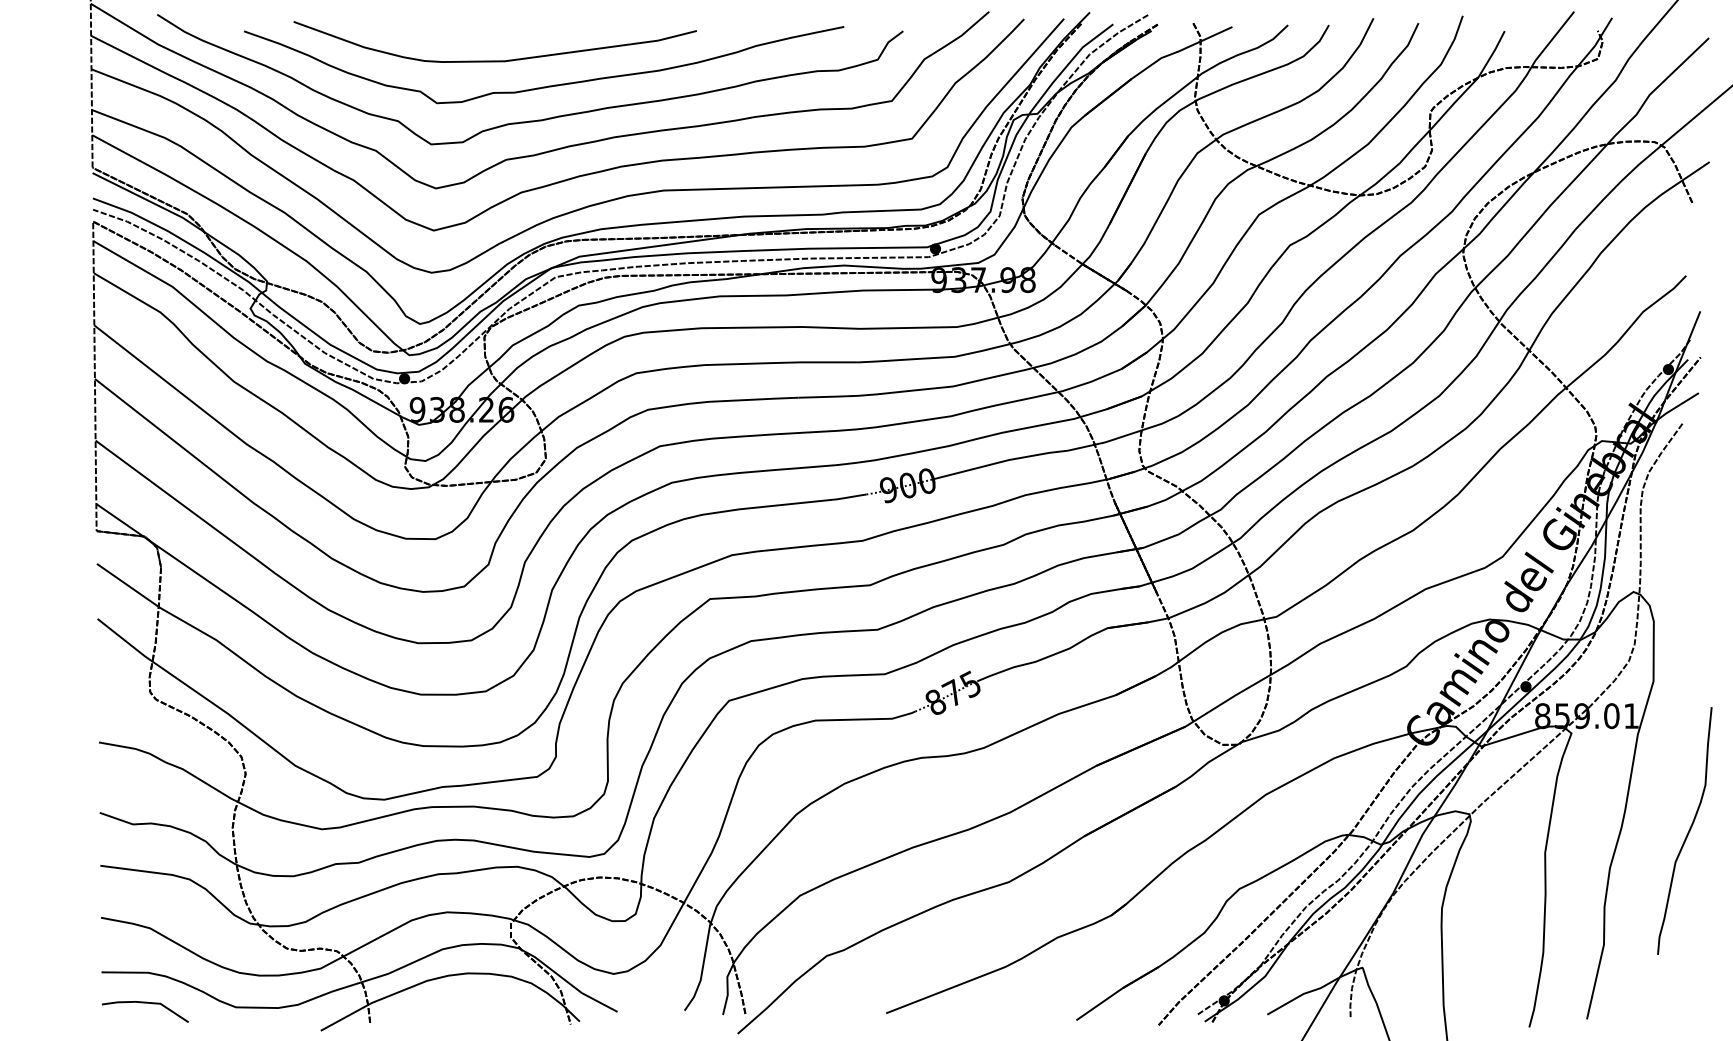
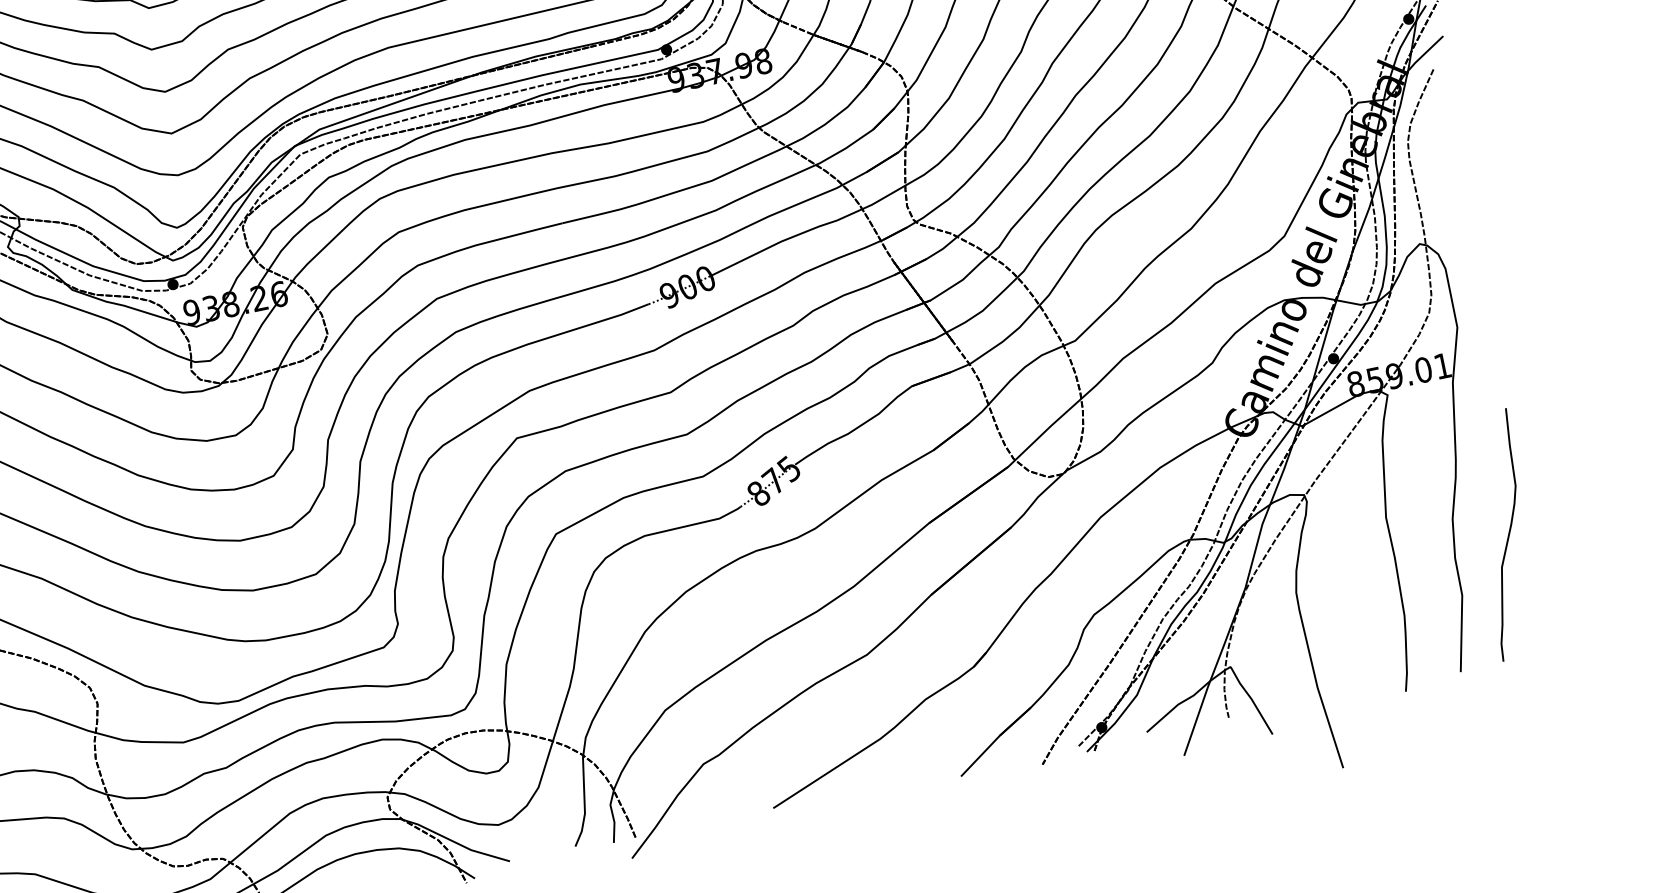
curve: (1687, 832) -> (1507, 535), moved

